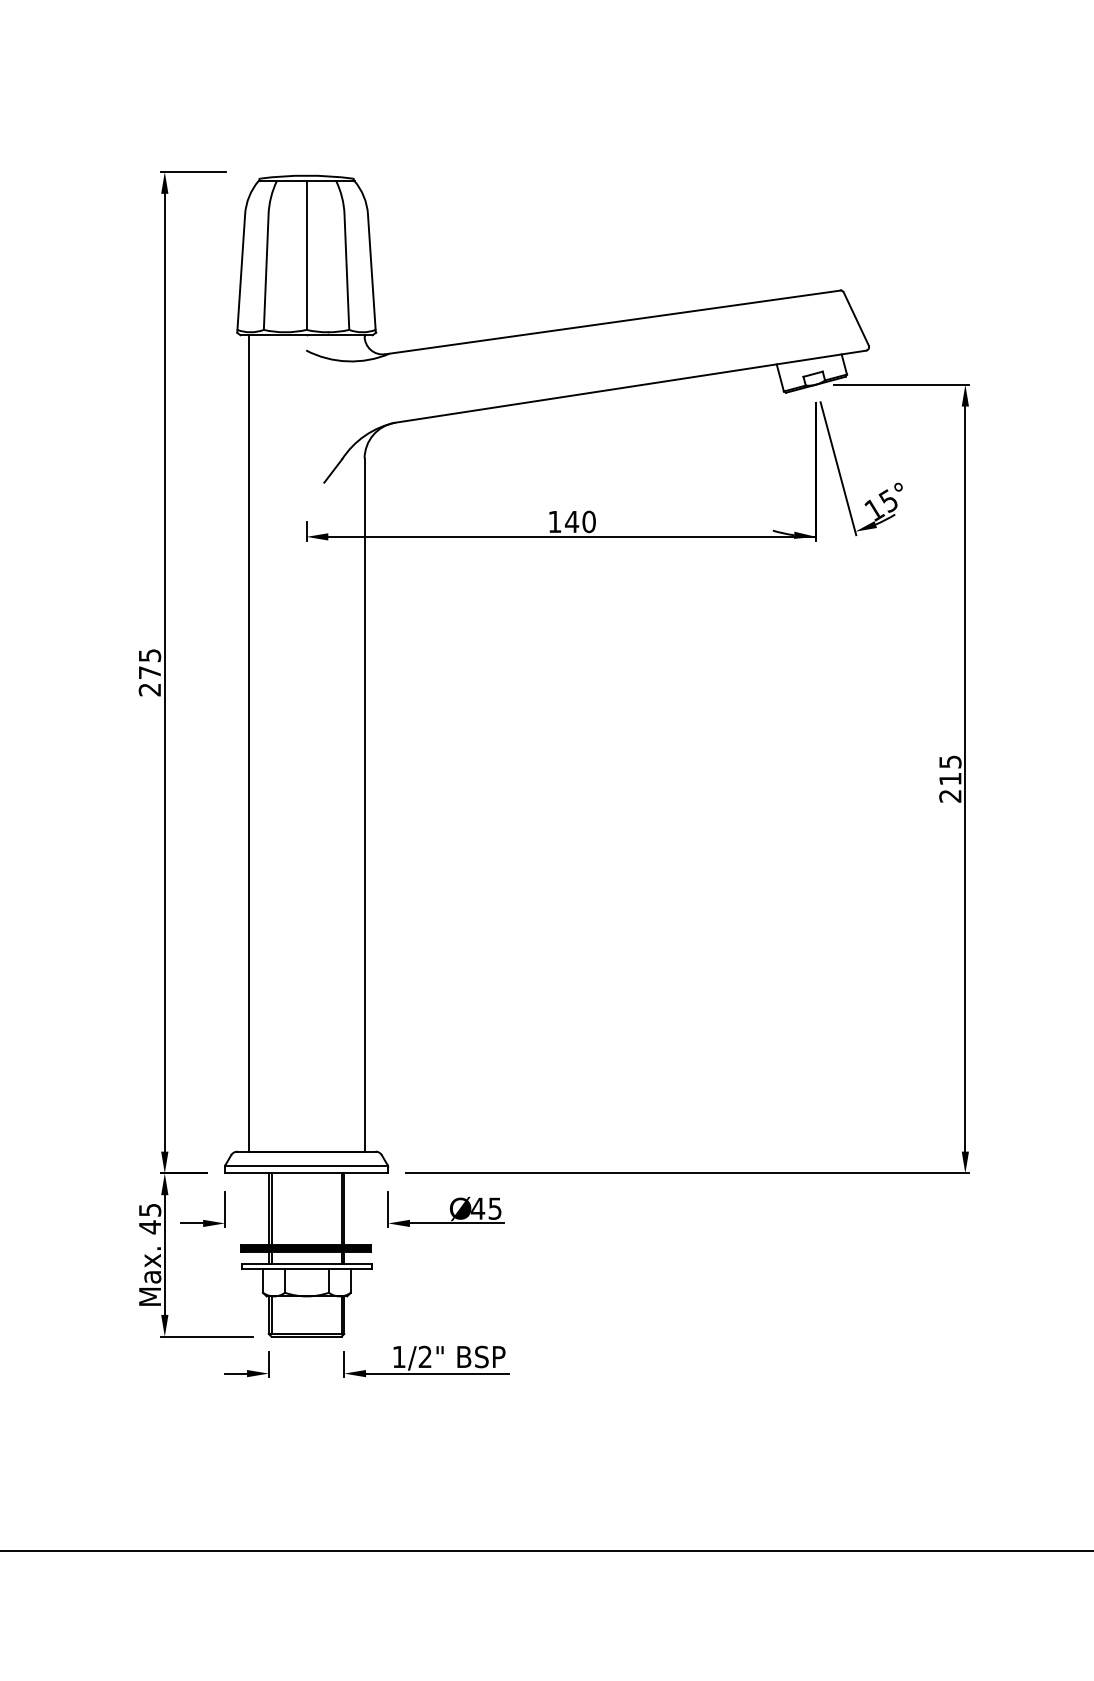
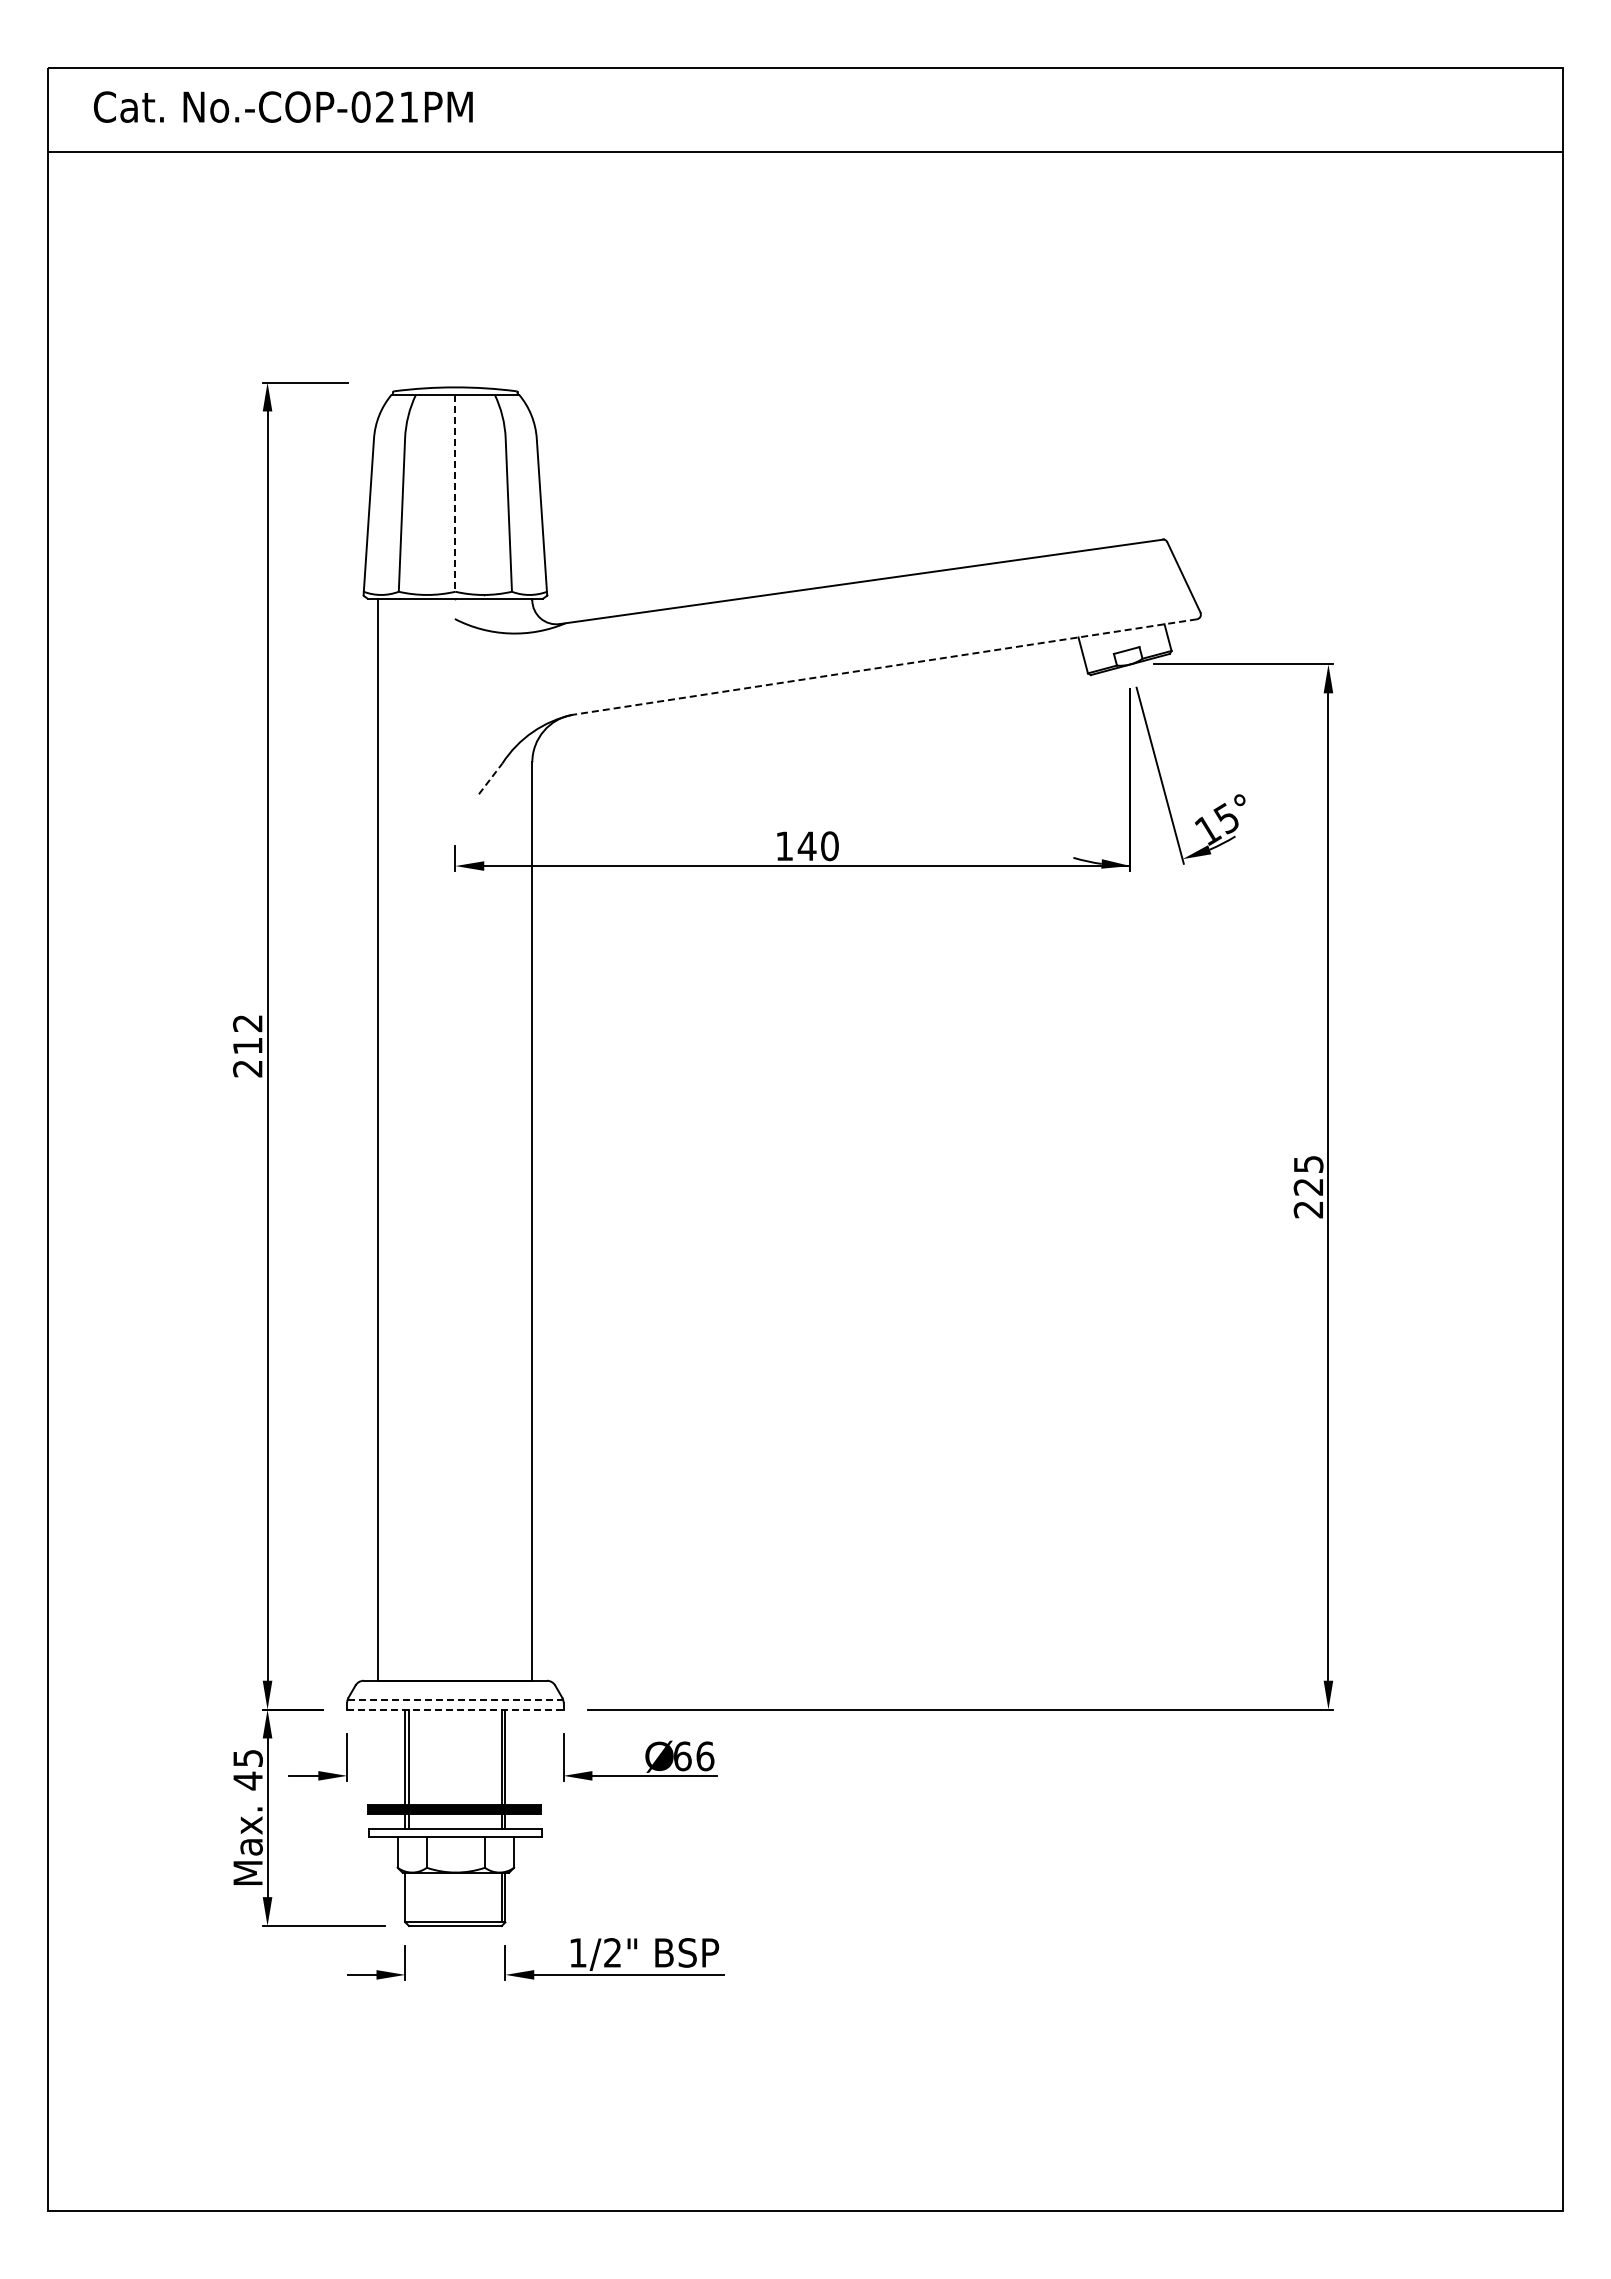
line: (306, 255) -> (455, 493), solid -> dashed
line: (630, 387) -> (884, 667), solid -> dashed
line: (333, 470) -> (490, 778), solid -> dashed
text: (149, 663) -> (247, 1034), 275 -> 212
text: (949, 779) -> (1307, 1187), 215 -> 225
line: (306, 1165) -> (455, 1699), solid -> dashed
line: (306, 1173) -> (455, 1709), solid -> dashed
text: (486, 1208) -> (693, 1756), 45 -> 66
line: (271, 1315) -> (408, 1897), removed

